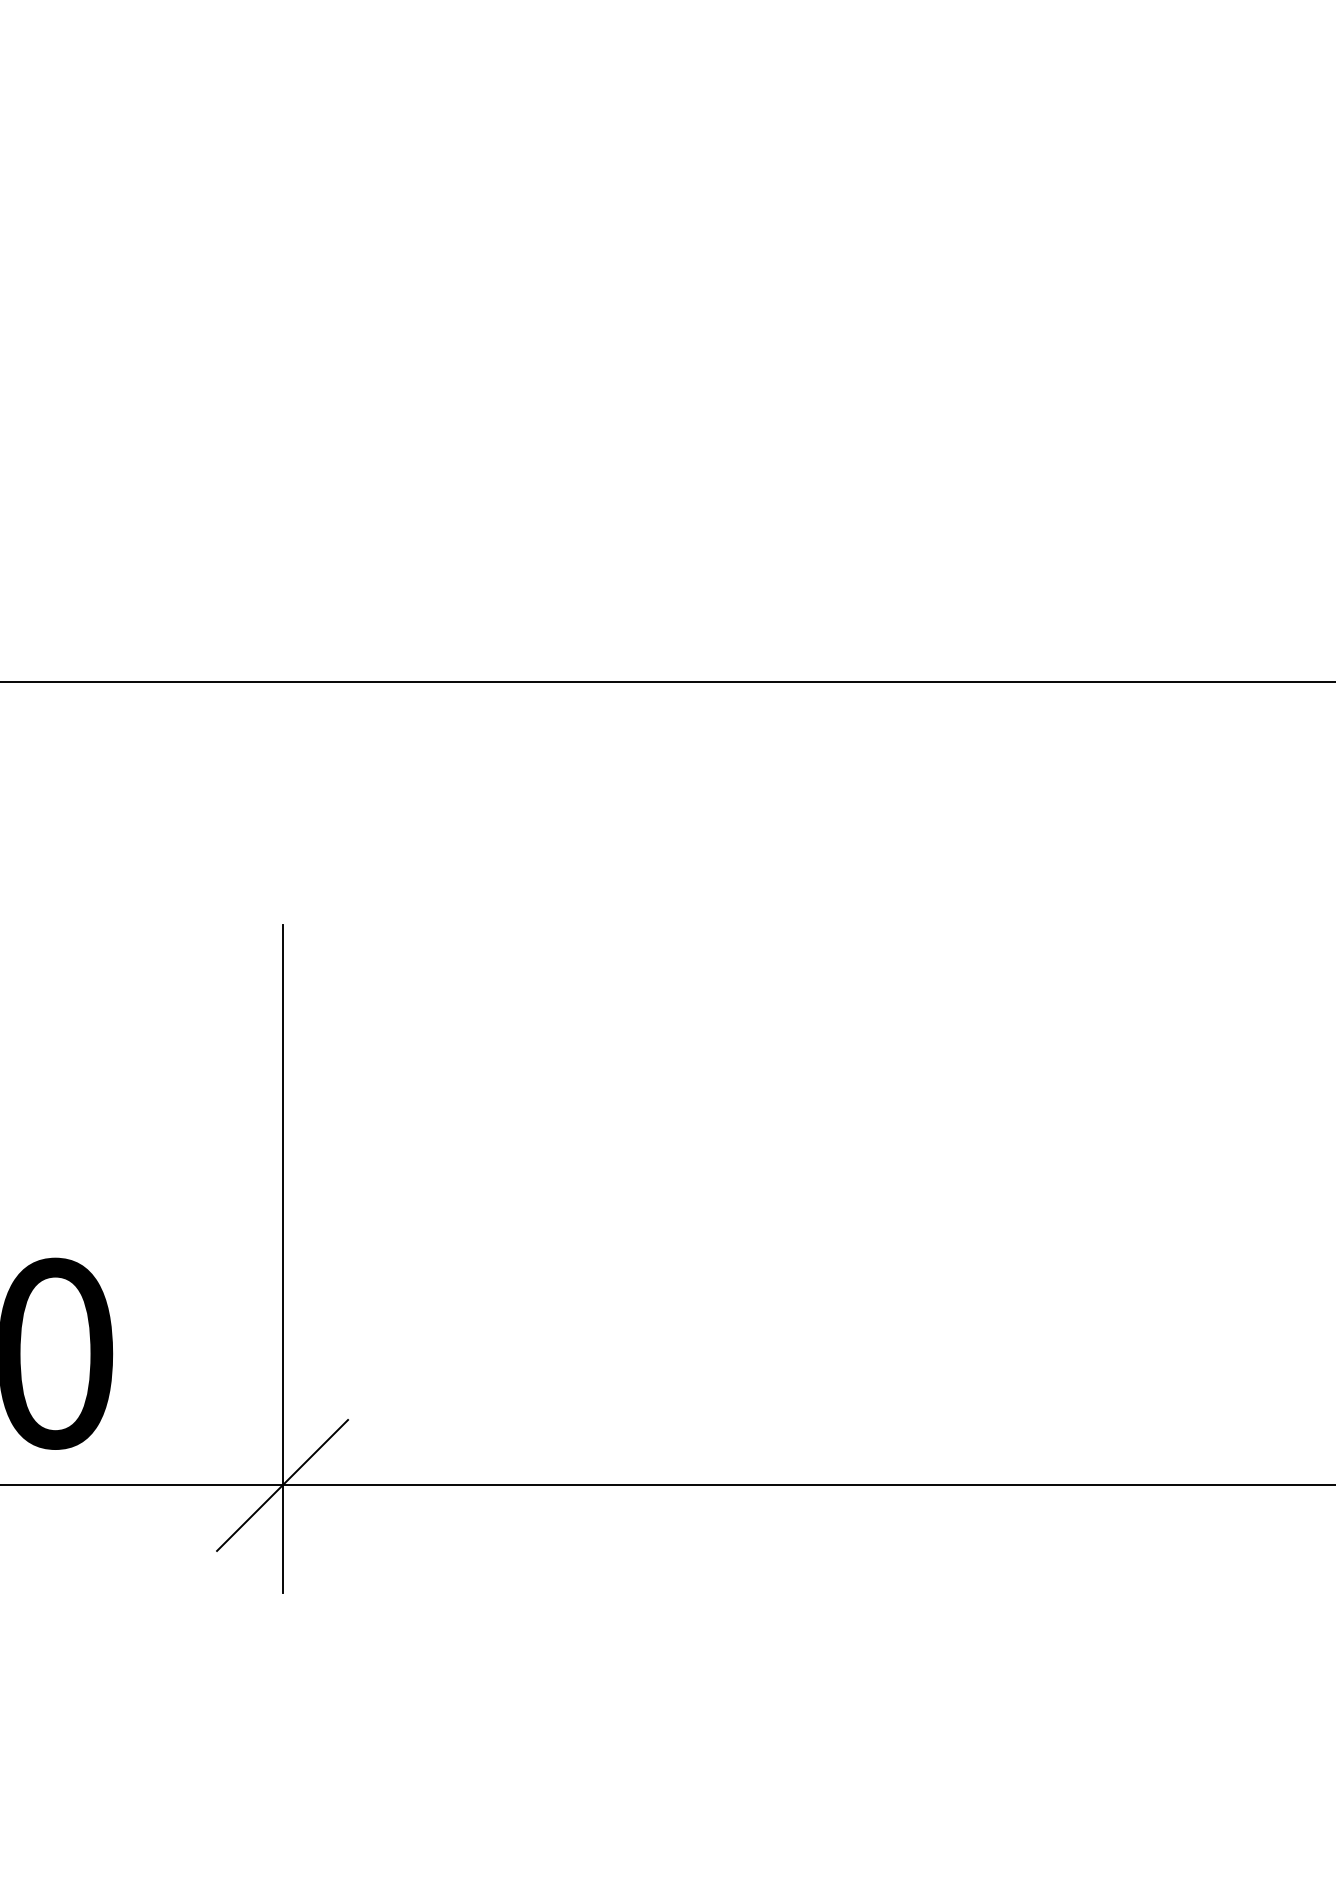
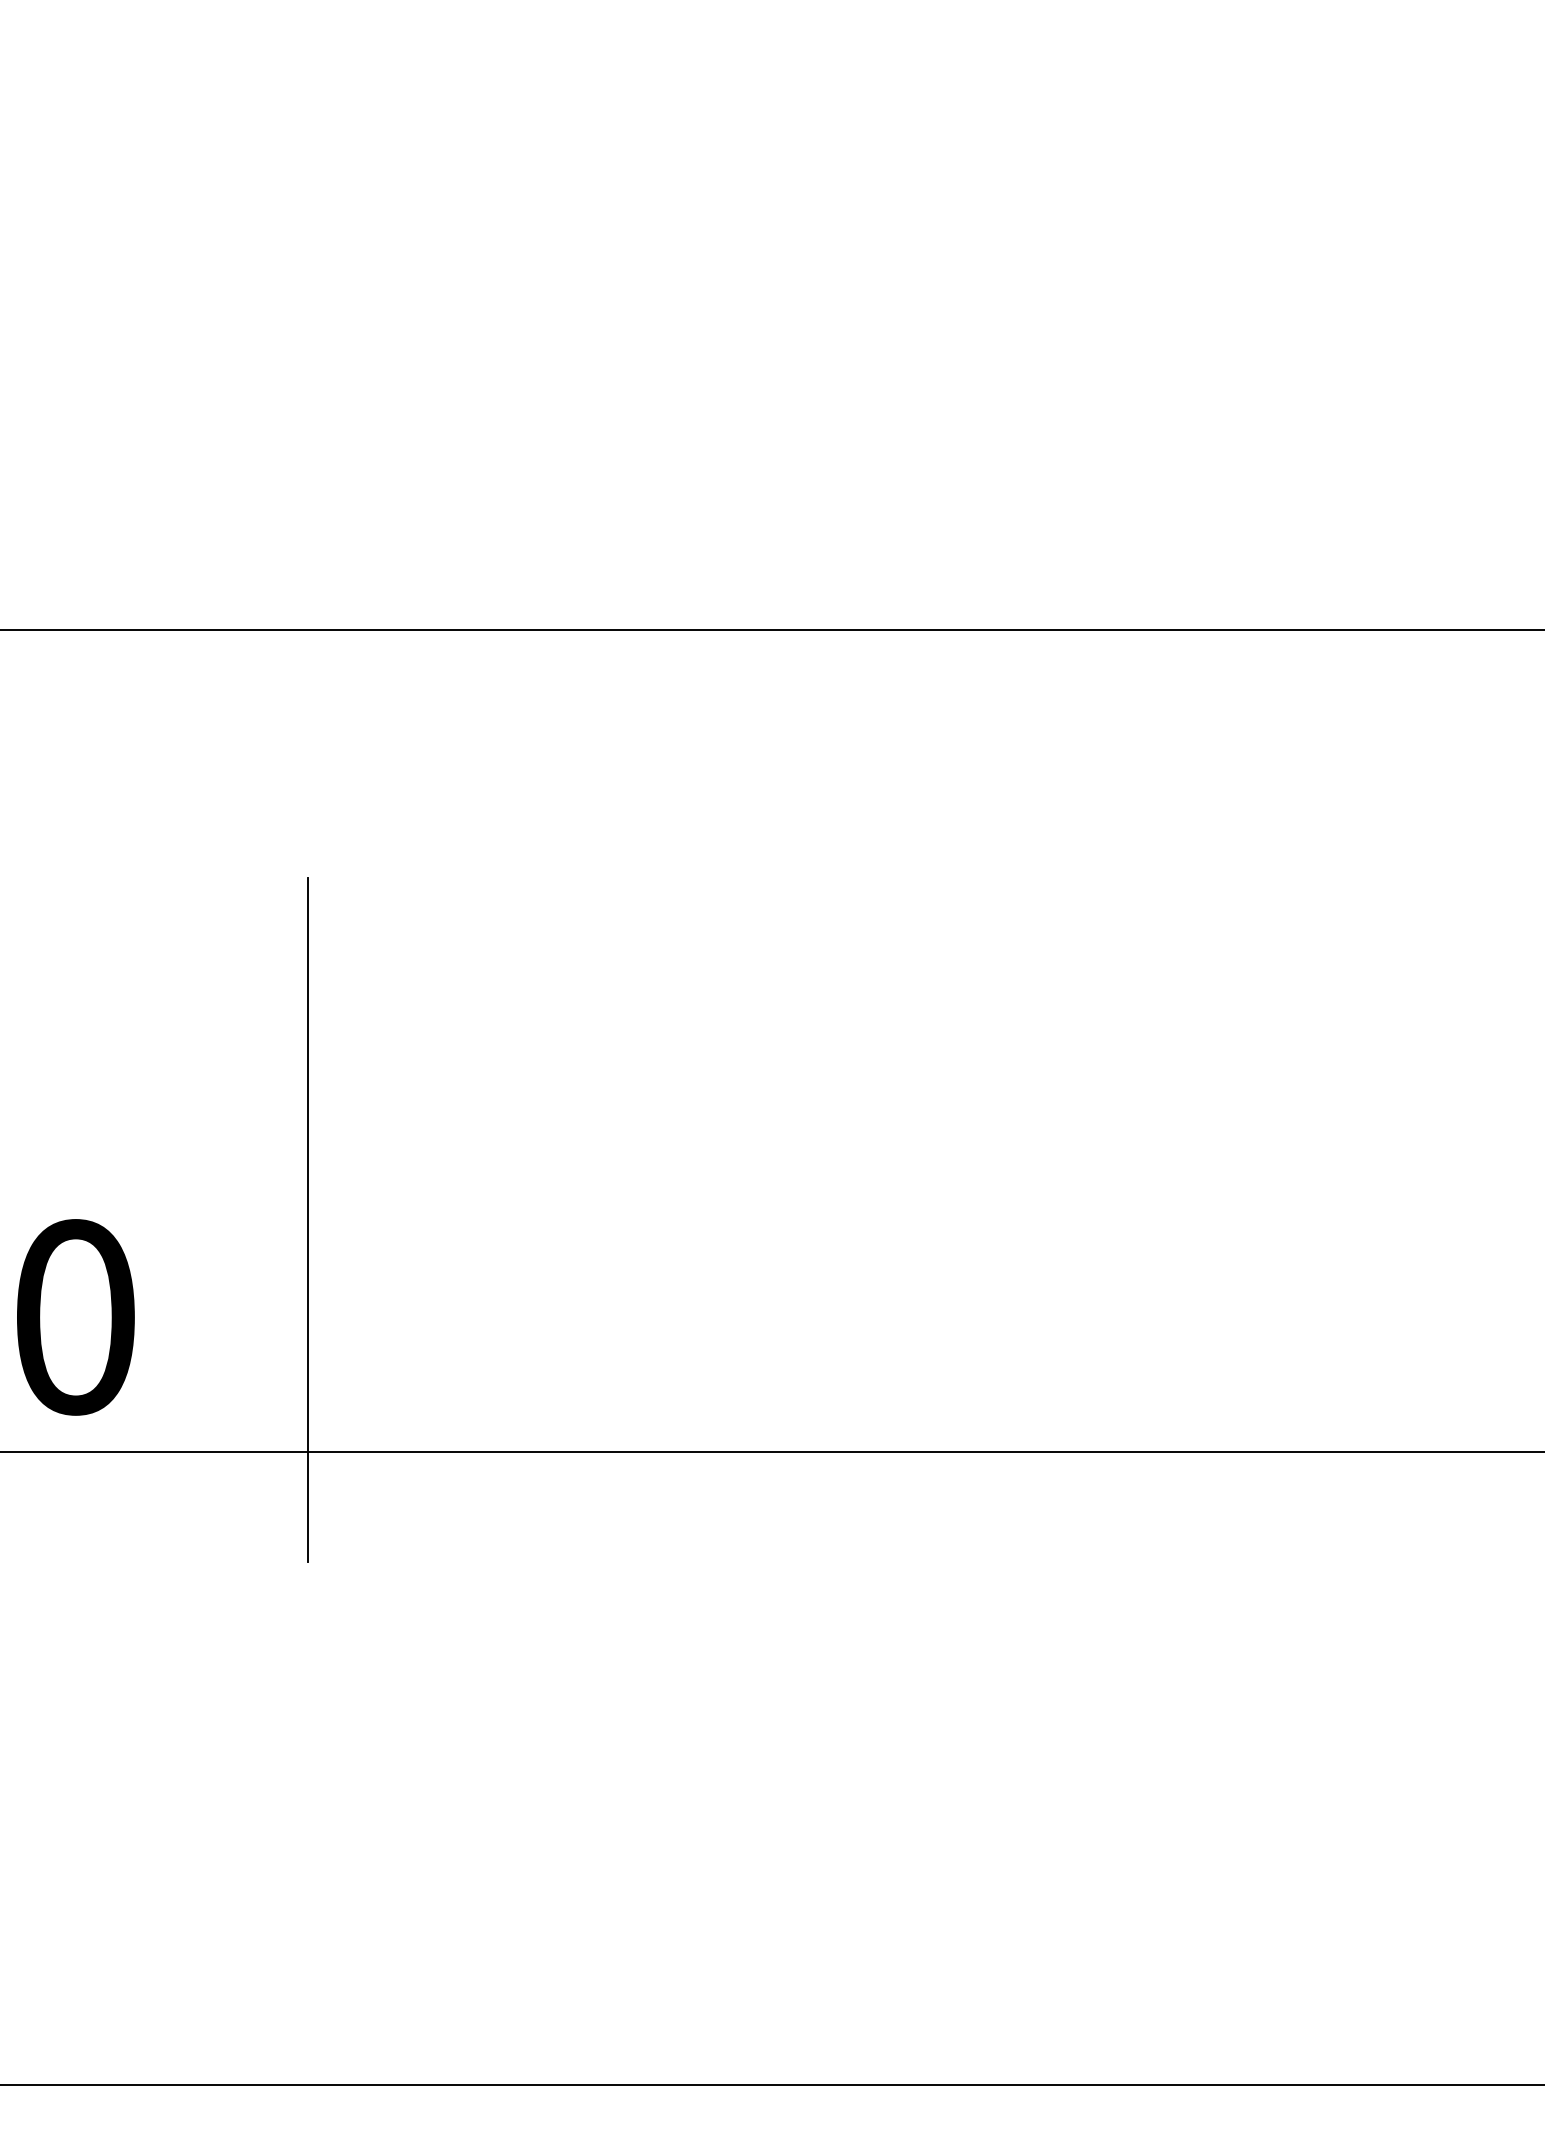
line: (282, 1485) -> (308, 1452), removed

